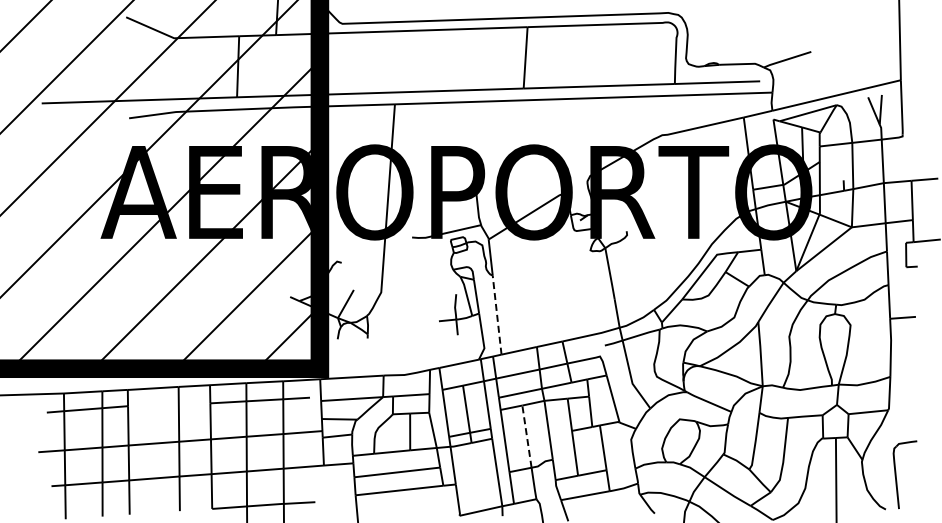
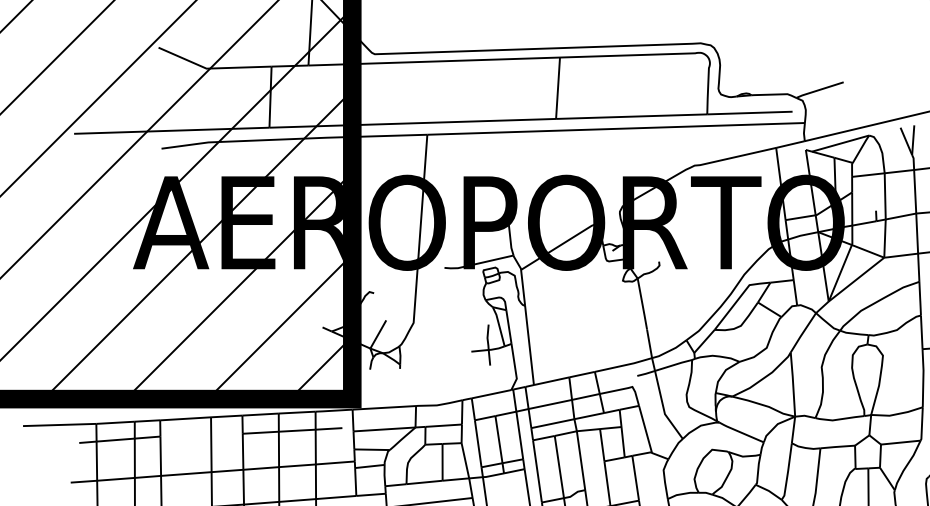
line: (497, 314) -> (529, 344), dashed -> solid
line: (526, 436) -> (558, 466), dashed -> solid

